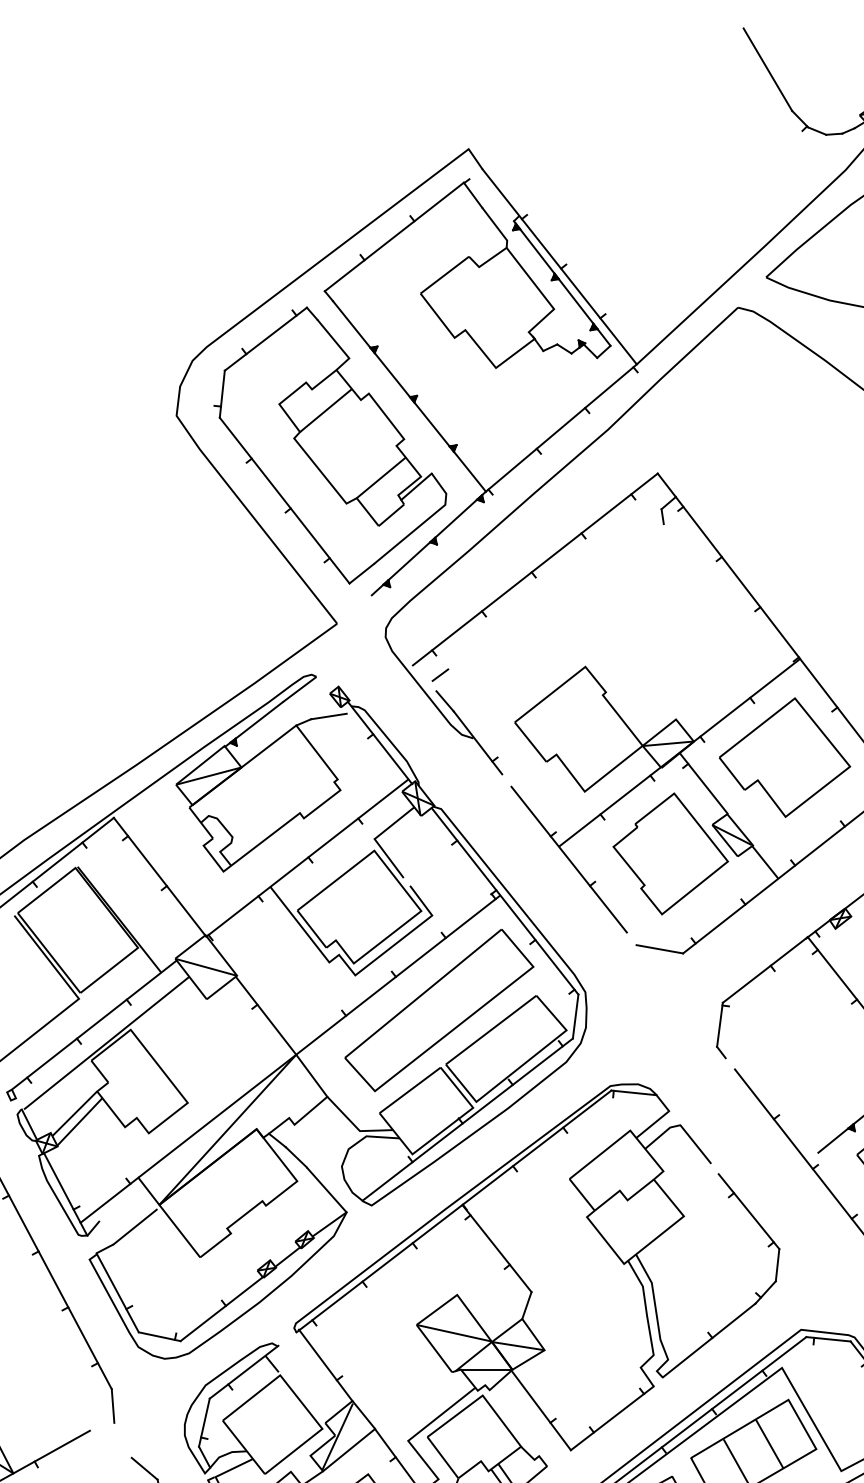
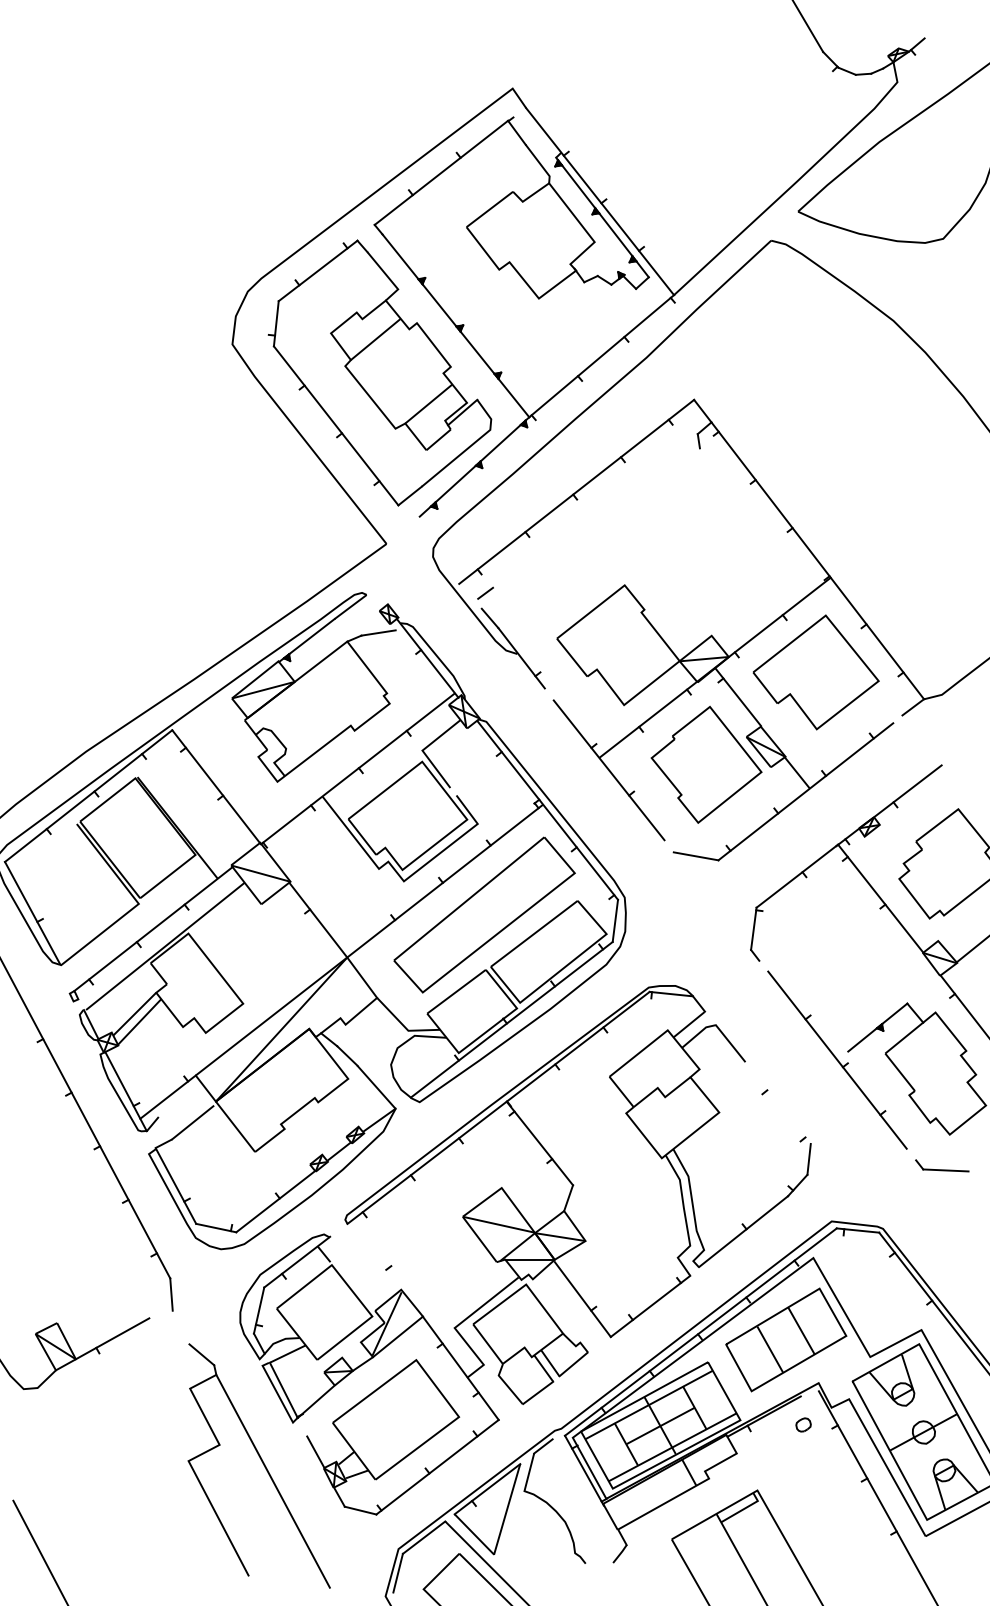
line: (748, 1211) -> (781, 1107), removed
line: (325, 1365) -> (375, 1255), removed

